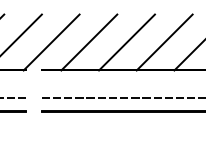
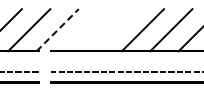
line: (51, 42) -> (57, 30), solid -> dashed
line: (88, 42) -> (85, 30), removed
line: (127, 42) -> (114, 30), removed

